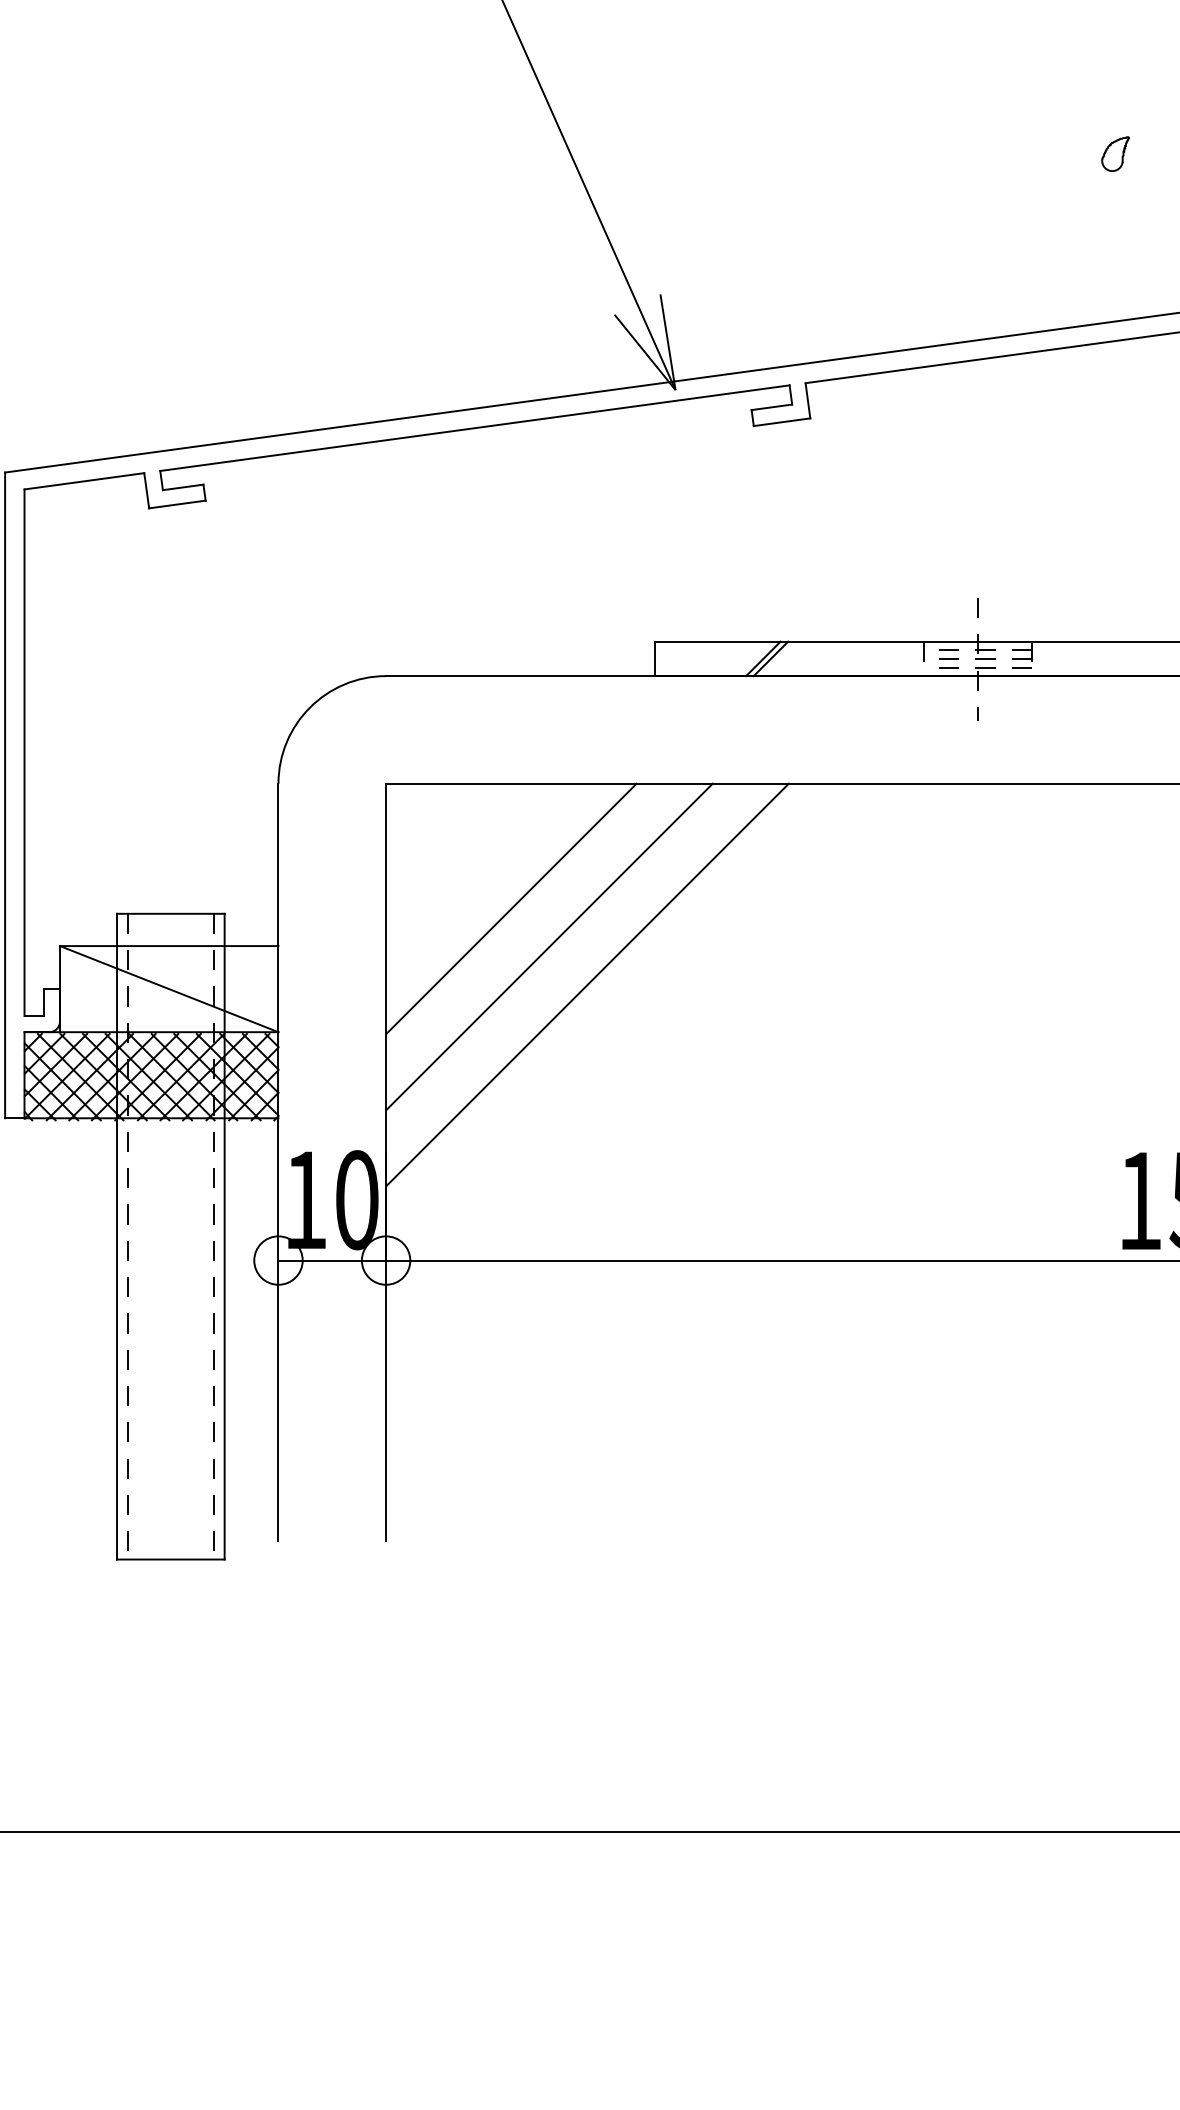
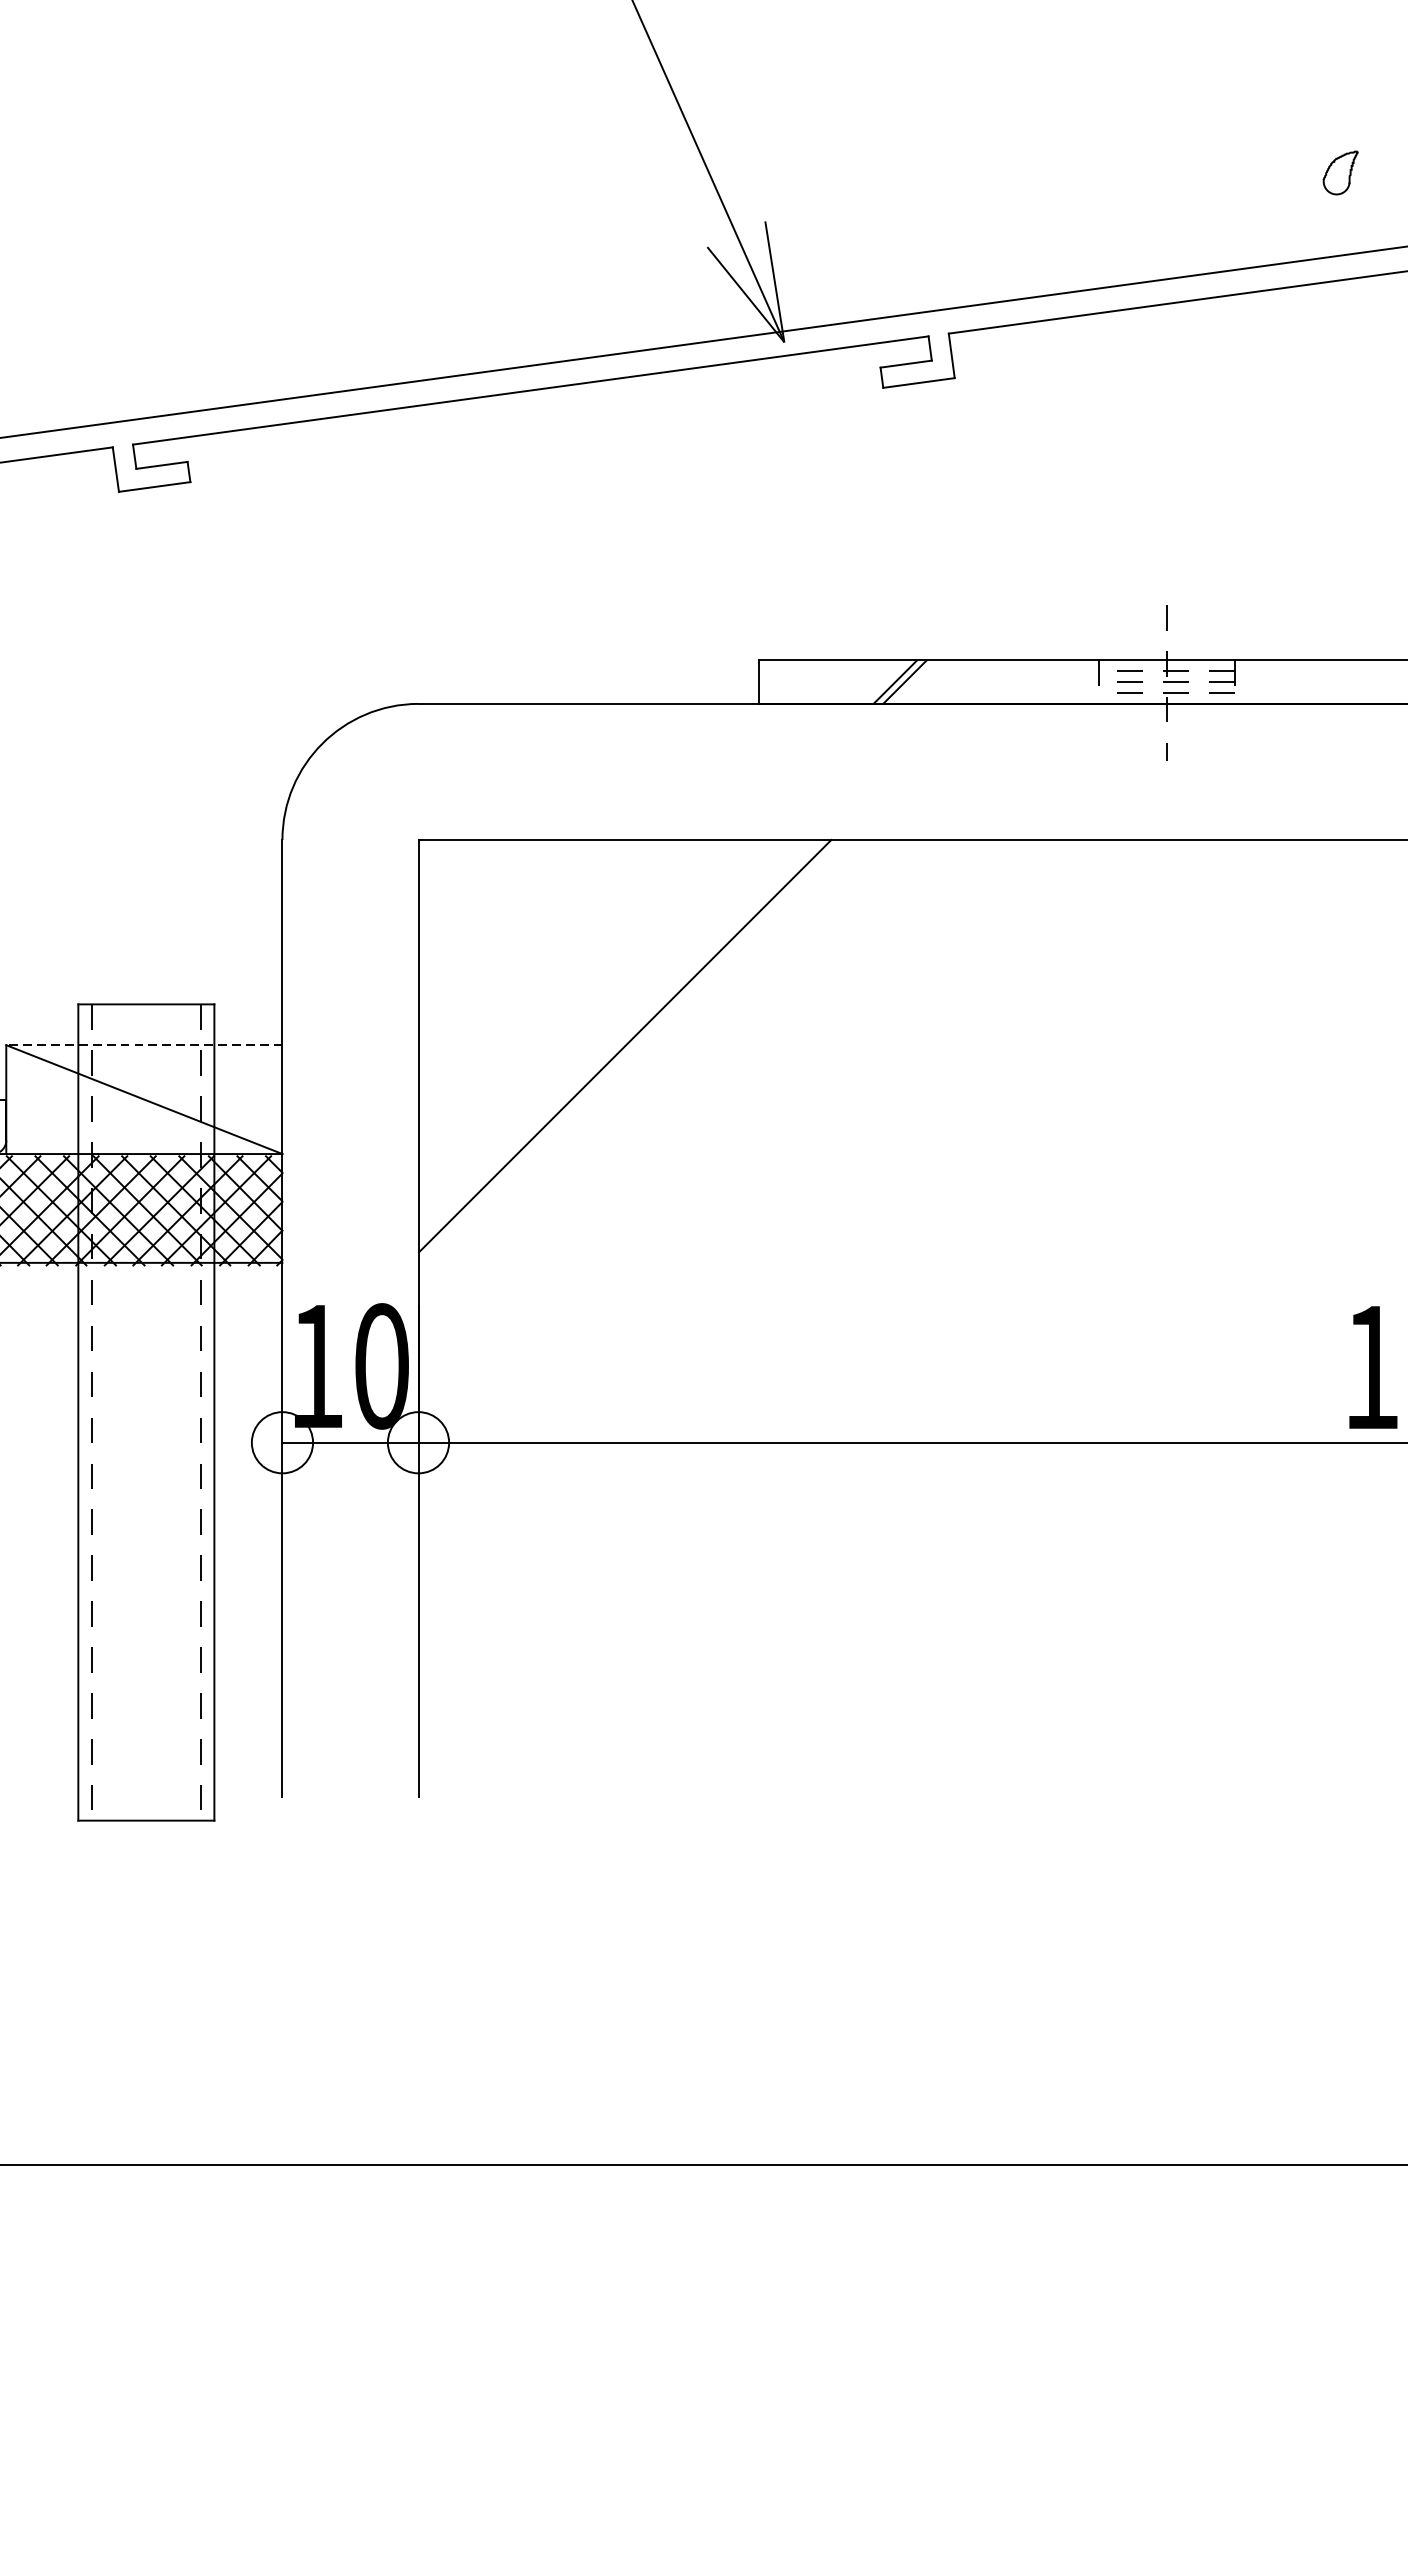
part: (1115, 153) -> (1340, 172), moved
line: (511, 908) -> (577, 997), removed
line: (168, 946) -> (143, 1045), solid -> dashed
line: (587, 984) -> (673, 1093), removed

